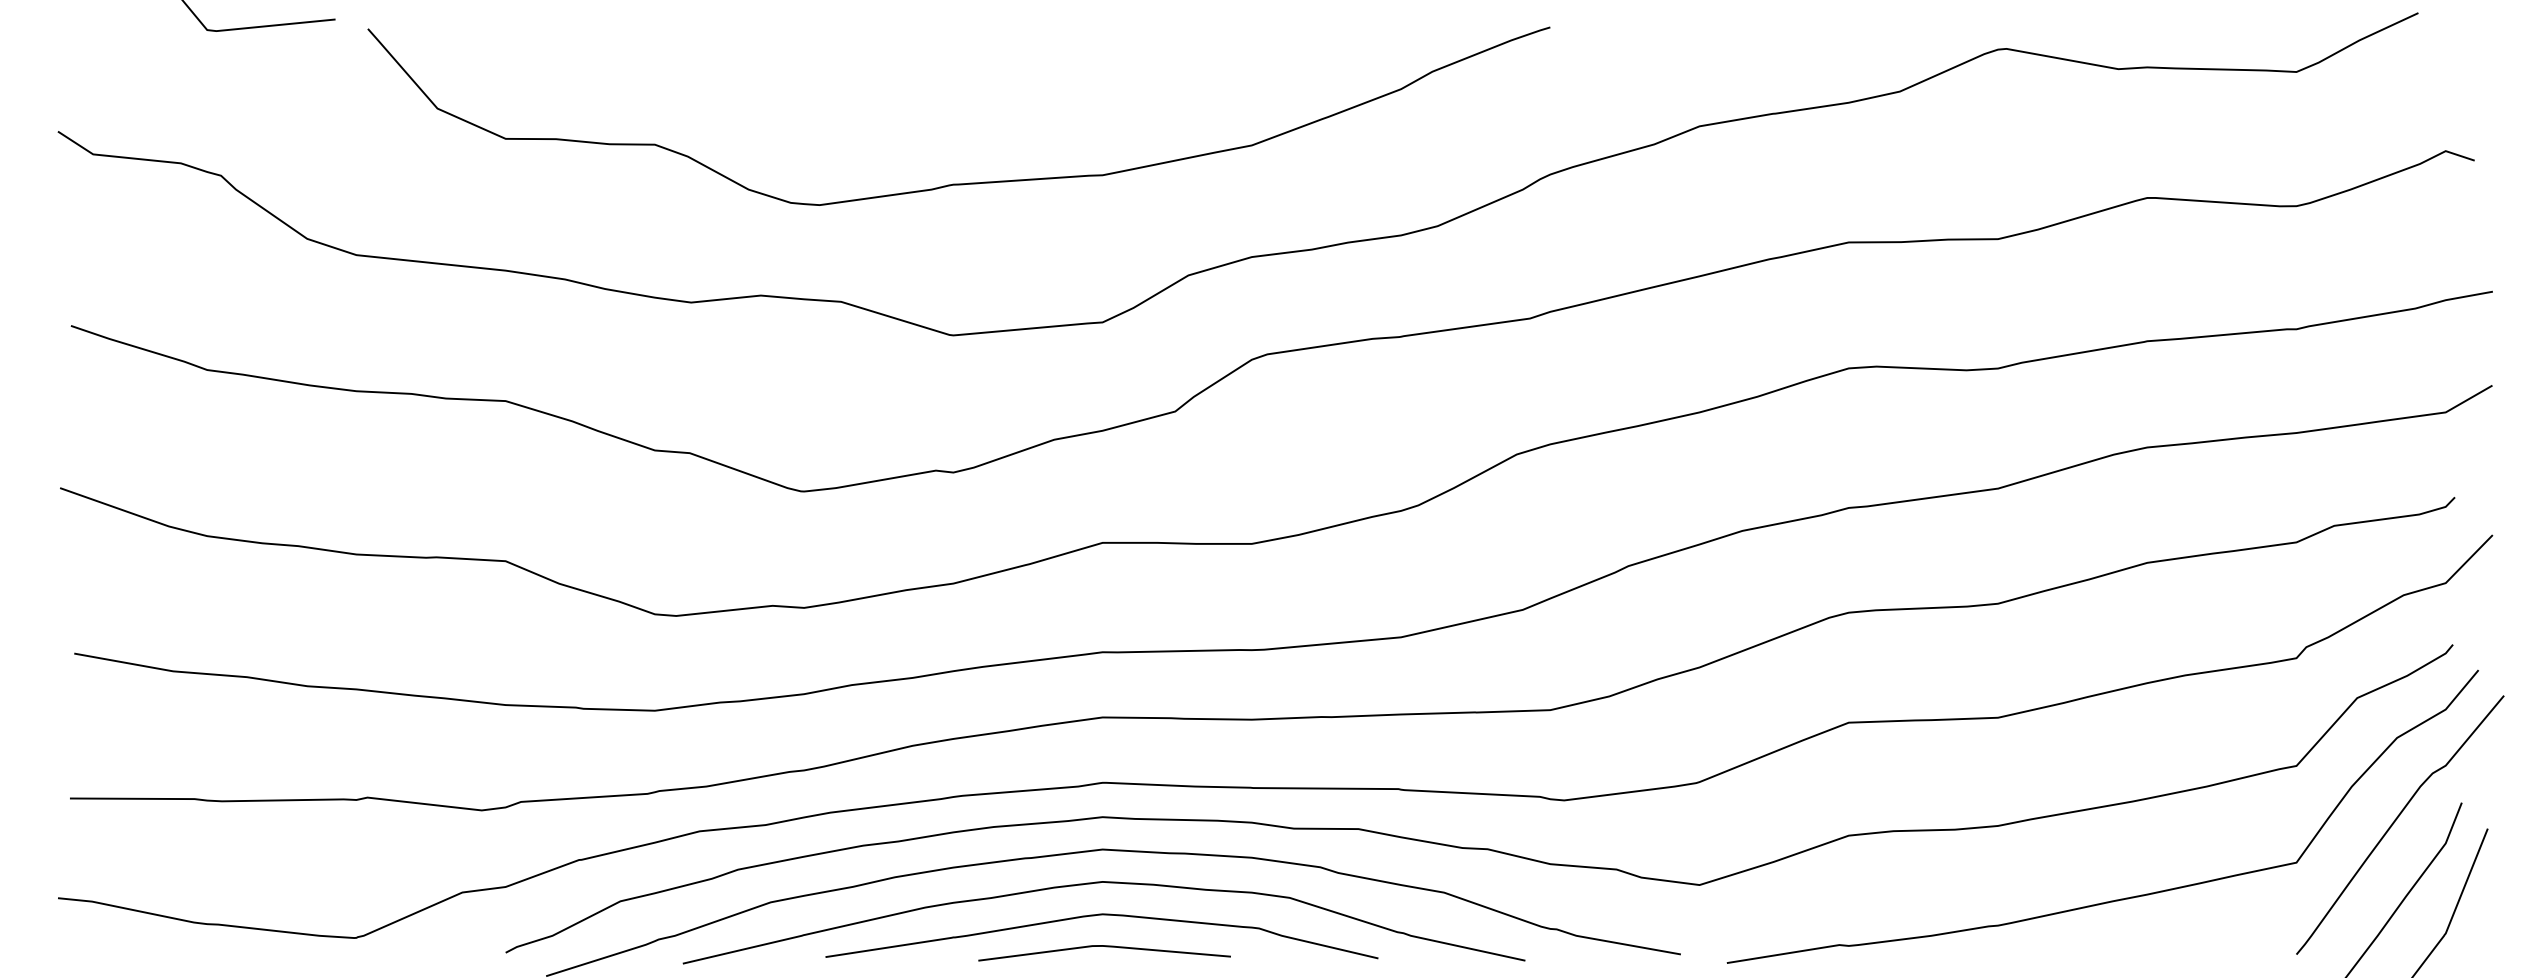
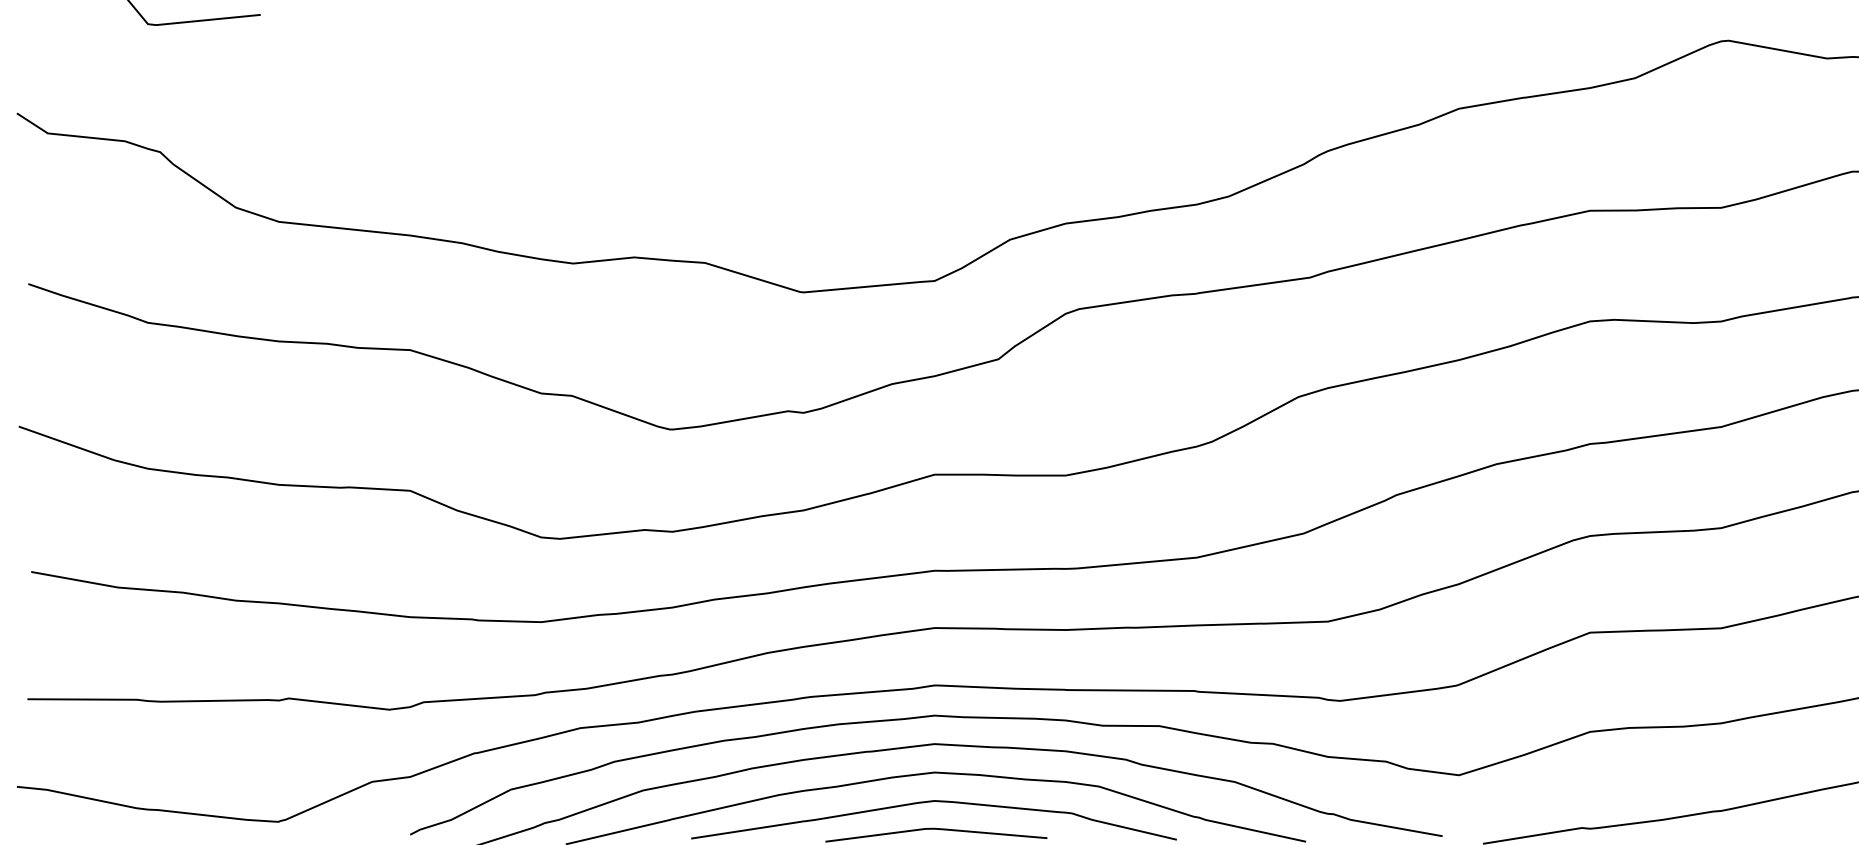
curve: (969, 182) -> (817, 158), removed

